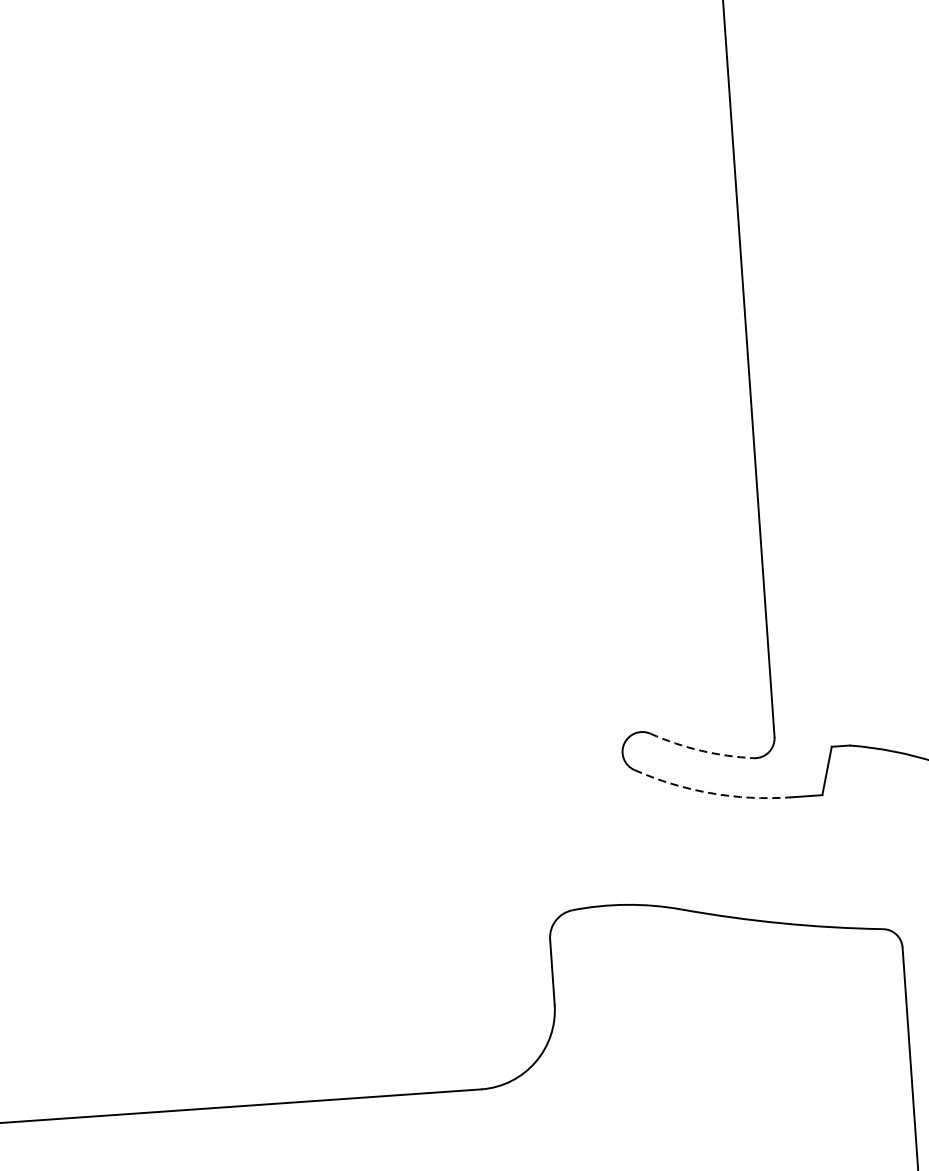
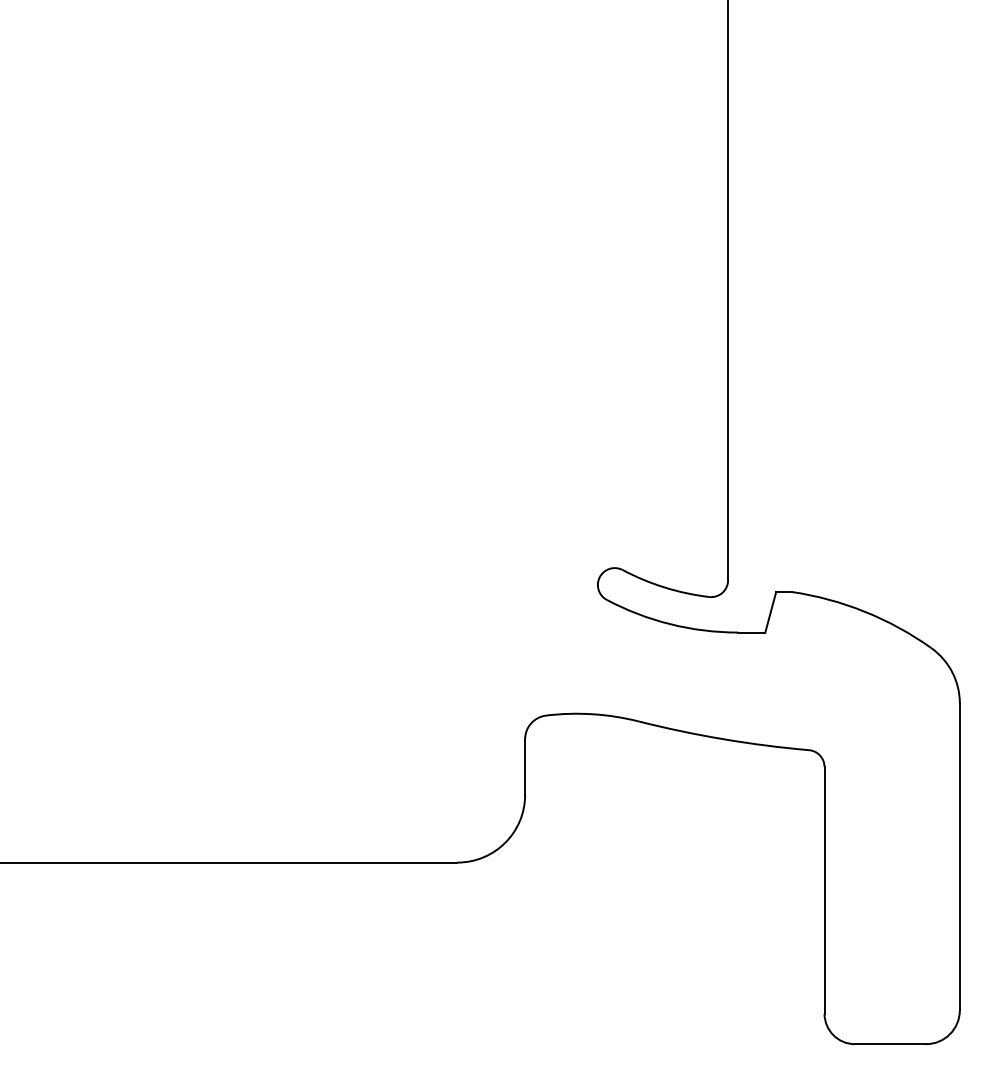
arc: (700, 750) -> (664, 587), dashed -> solid
arc: (710, 793) -> (670, 624), dashed -> solid

